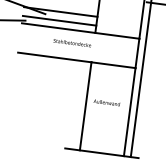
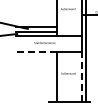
line: (55, 57) -> (36, 52), solid -> dashed
line: (129, 112) -> (81, 77), solid -> dashed

